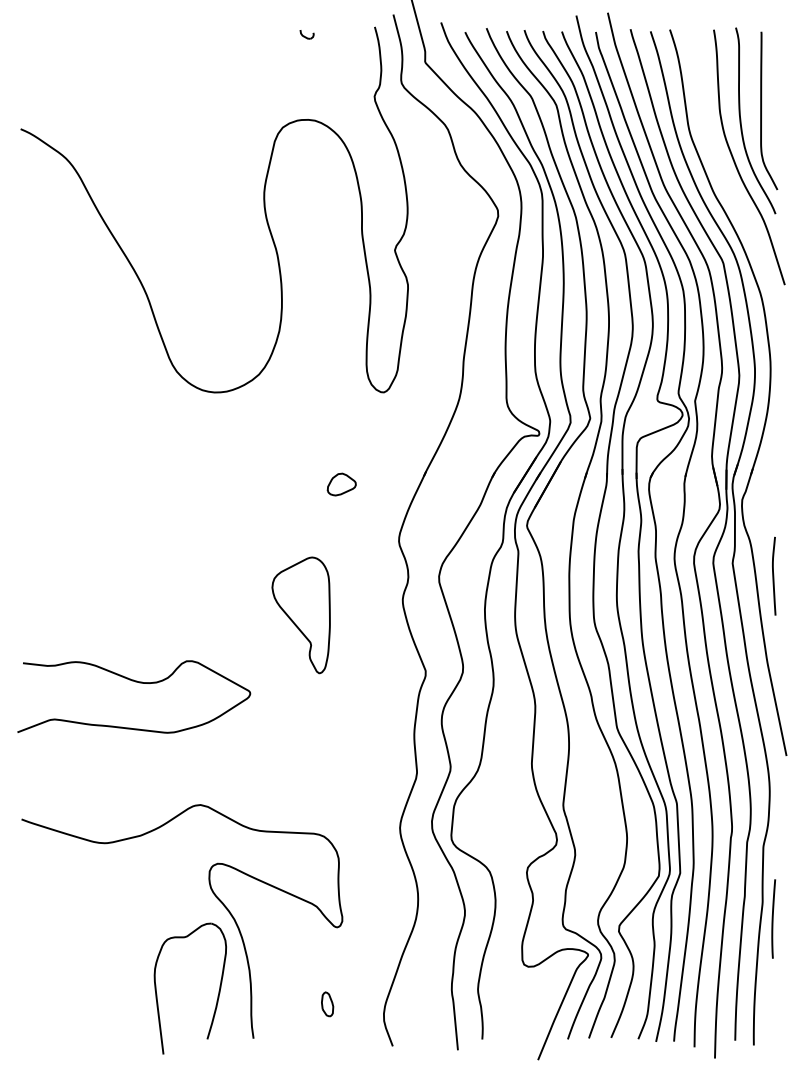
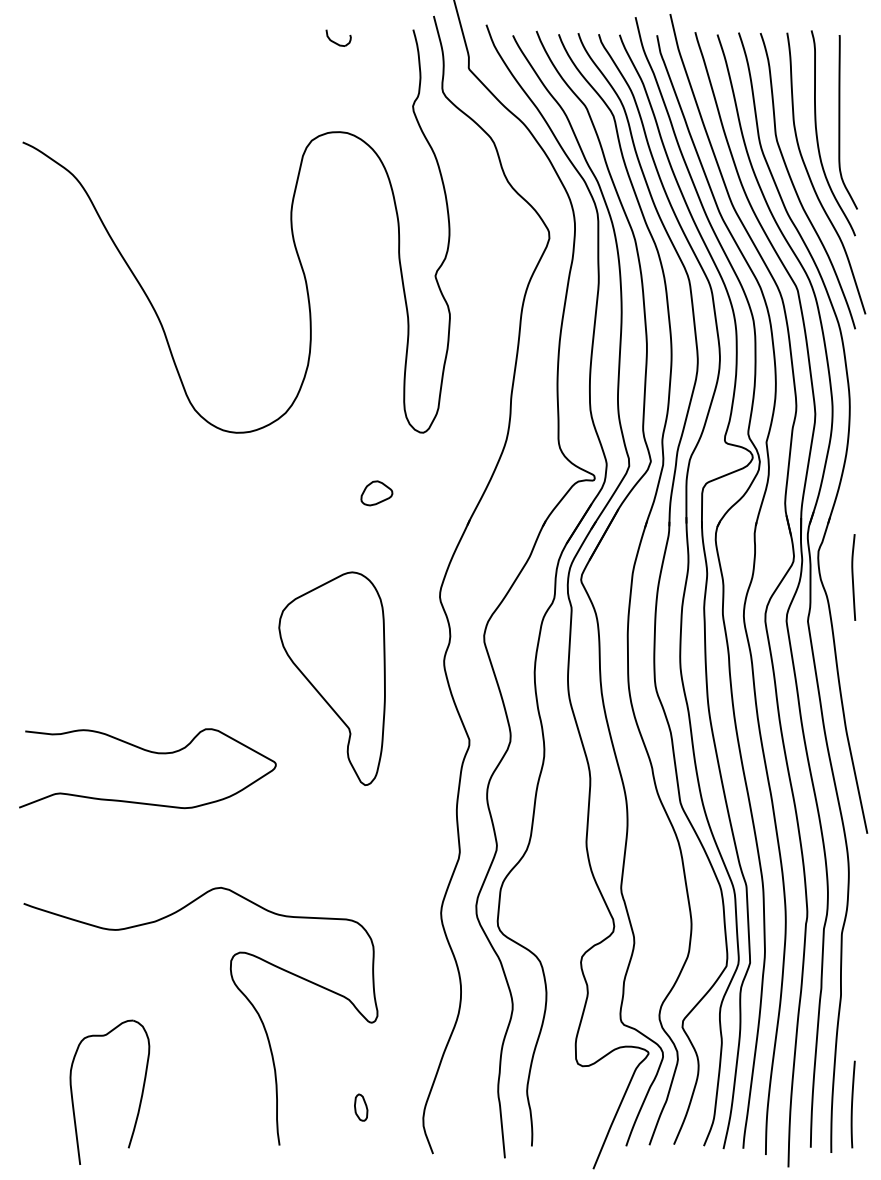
part: (307, 34) -> (338, 37), size x1.67
curve: (721, 170) -> (795, 187), added
part: (341, 484) -> (376, 493), moved
curve: (773, 576) -> (853, 577), moved
part: (300, 615) -> (331, 678), size x1.67
curve: (773, 918) -> (852, 1104), moved
part: (218, 993) -> (140, 1097), moved

